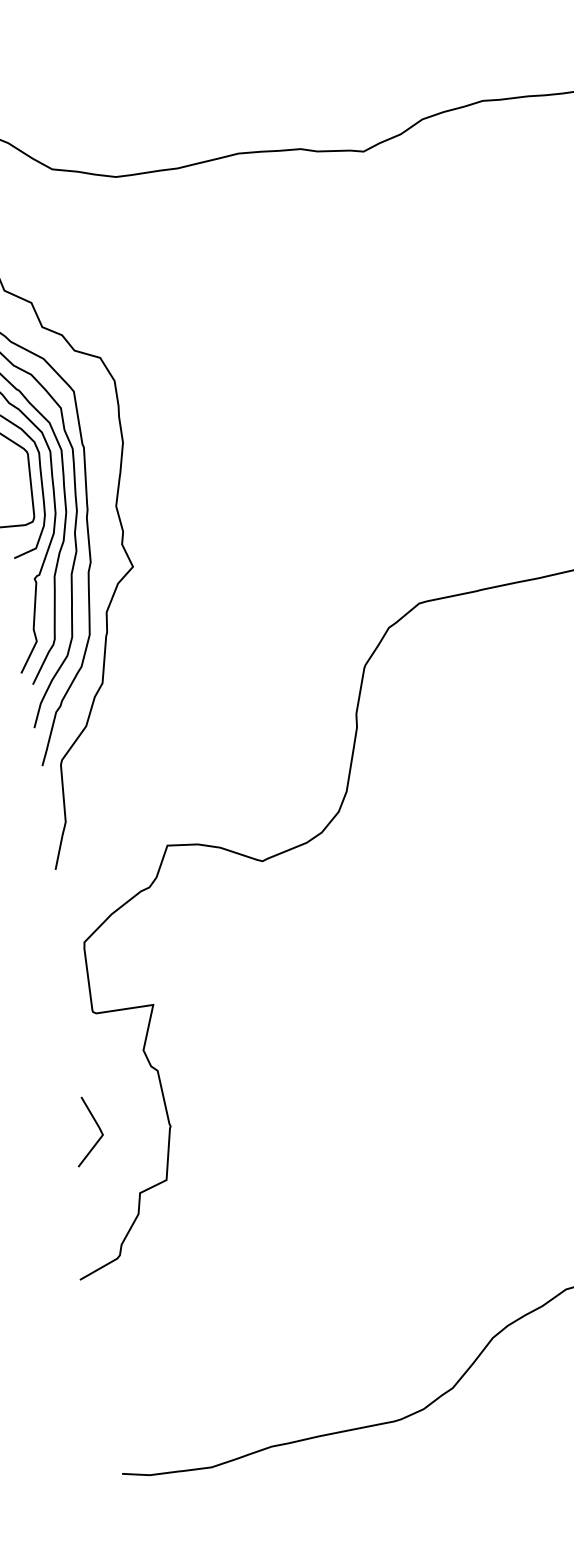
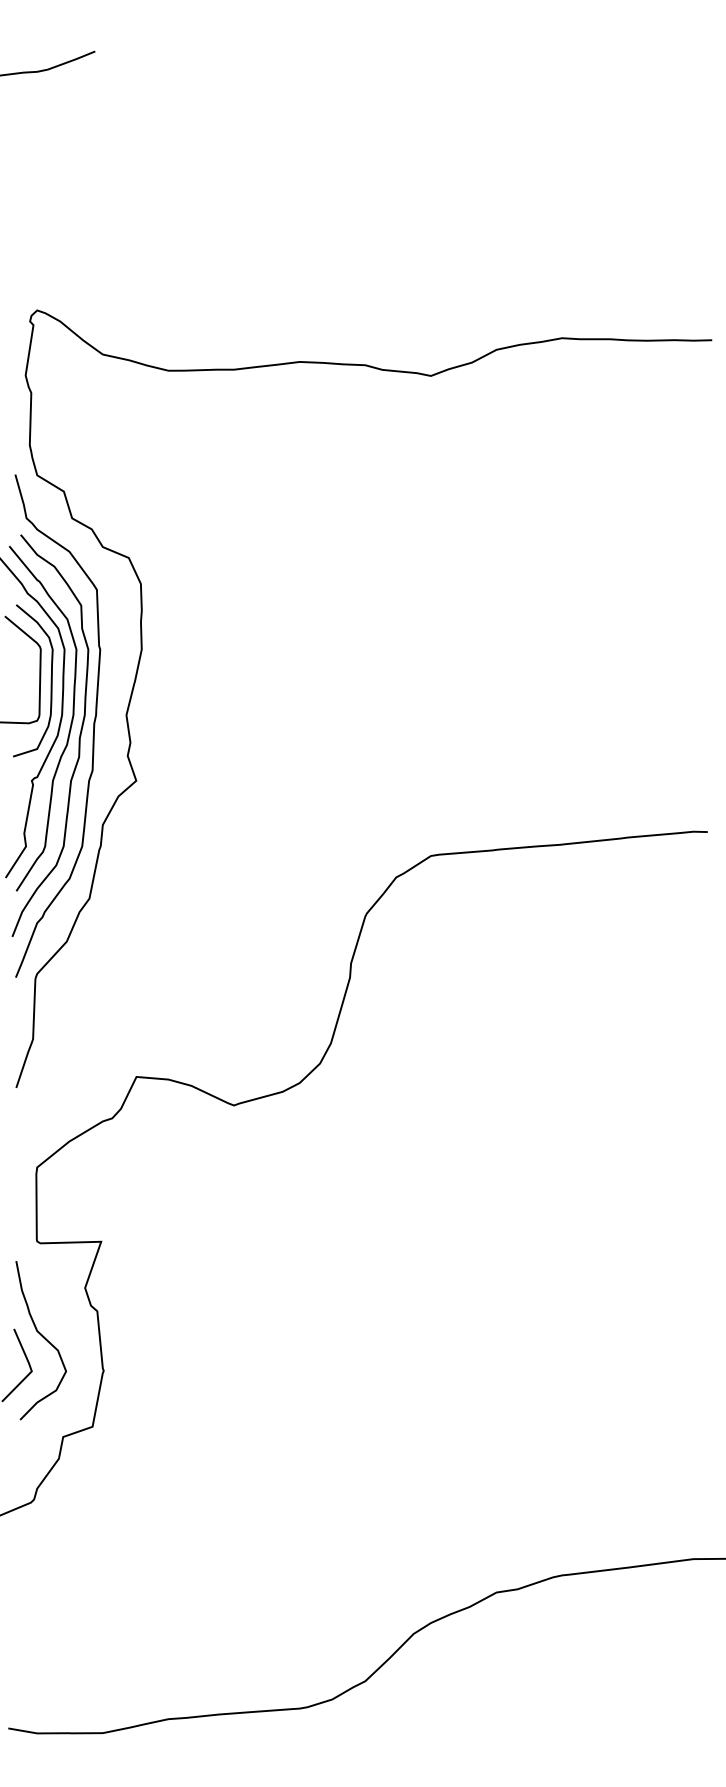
curve: (109, 1101) -> (42, 1337), added

